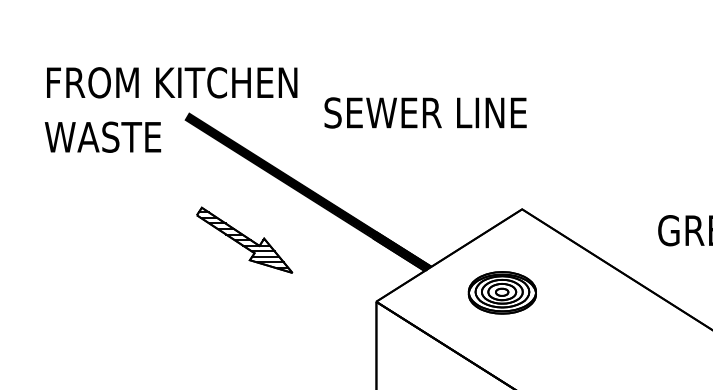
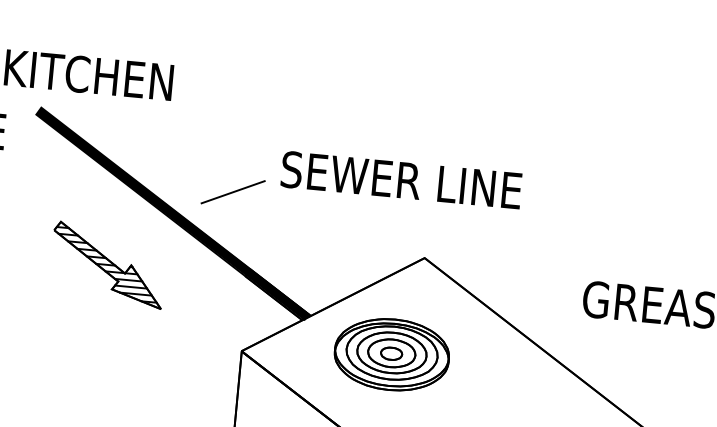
text: (425, 112) -> (401, 179), moved
line: (356, 169) -> (232, 192), added
part: (244, 239) -> (107, 264), moved
part: (502, 292) -> (392, 354), size x1.43

